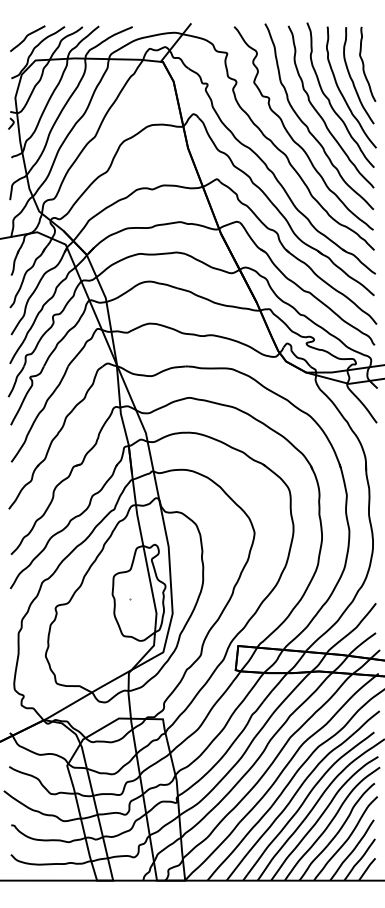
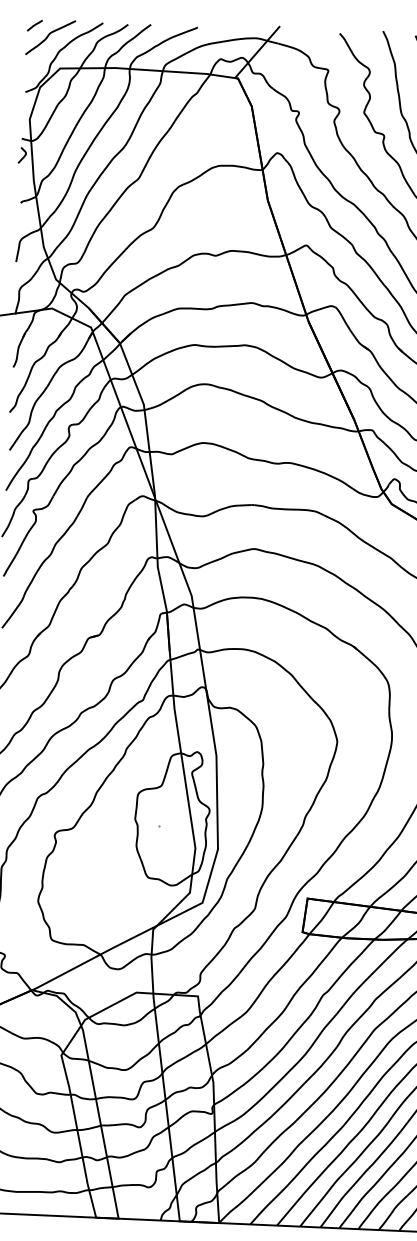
line: (15, 30) -> (34, 25), added

